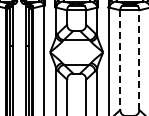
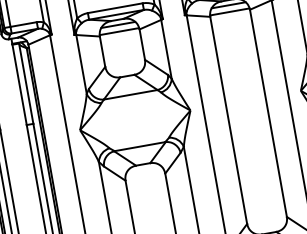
line: (120, 60) -> (229, 121), dashed -> solid
line: (139, 60) -> (268, 114), dashed -> solid

